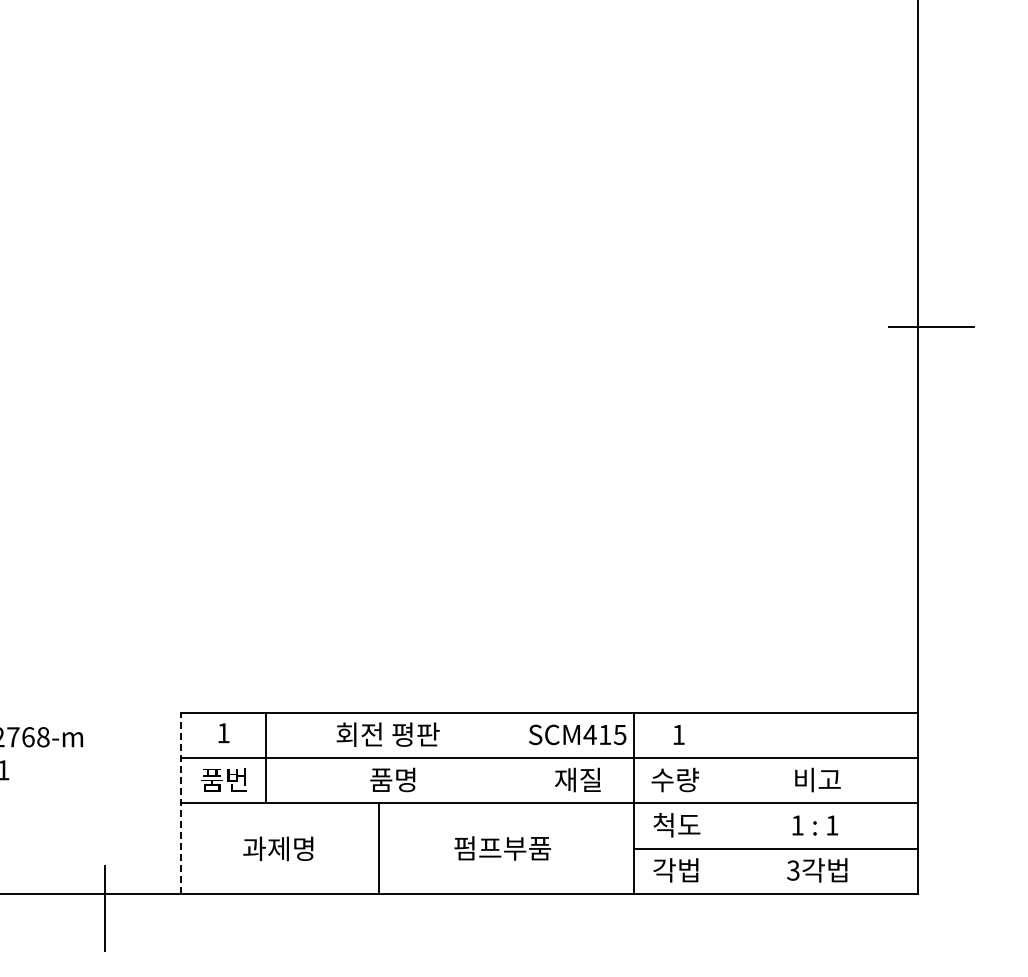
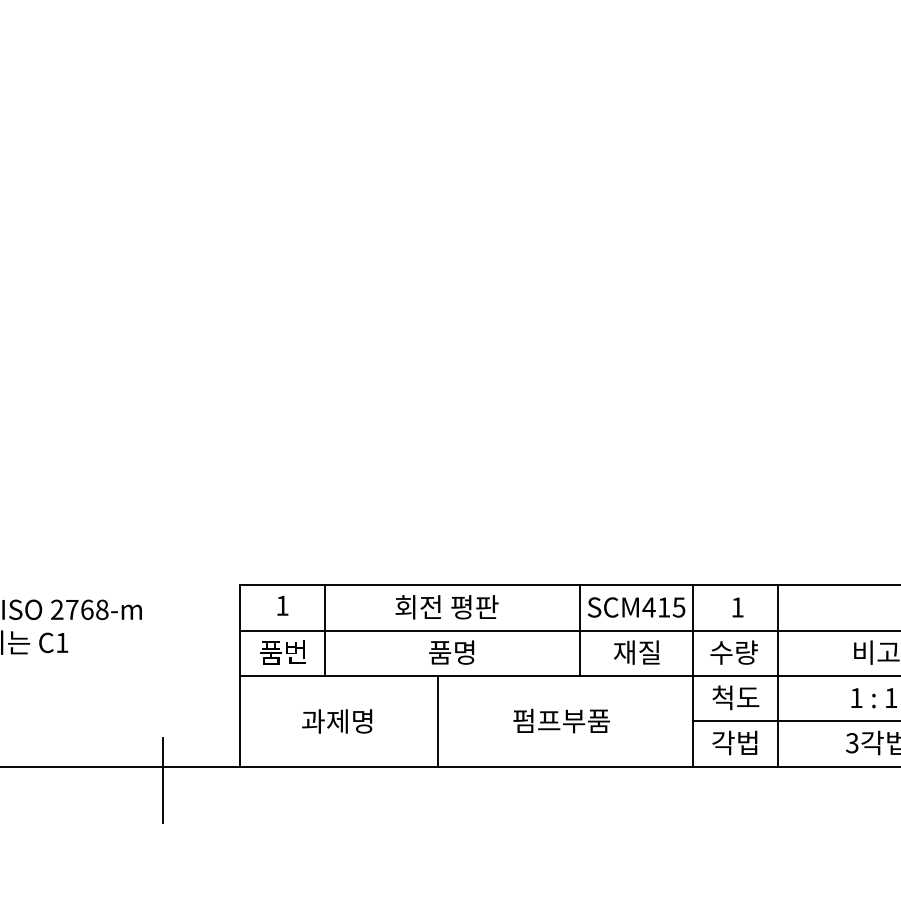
line: (520, 757) -> (579, 630), added
line: (180, 803) -> (239, 676), dashed -> solid
line: (719, 803) -> (778, 676), added

